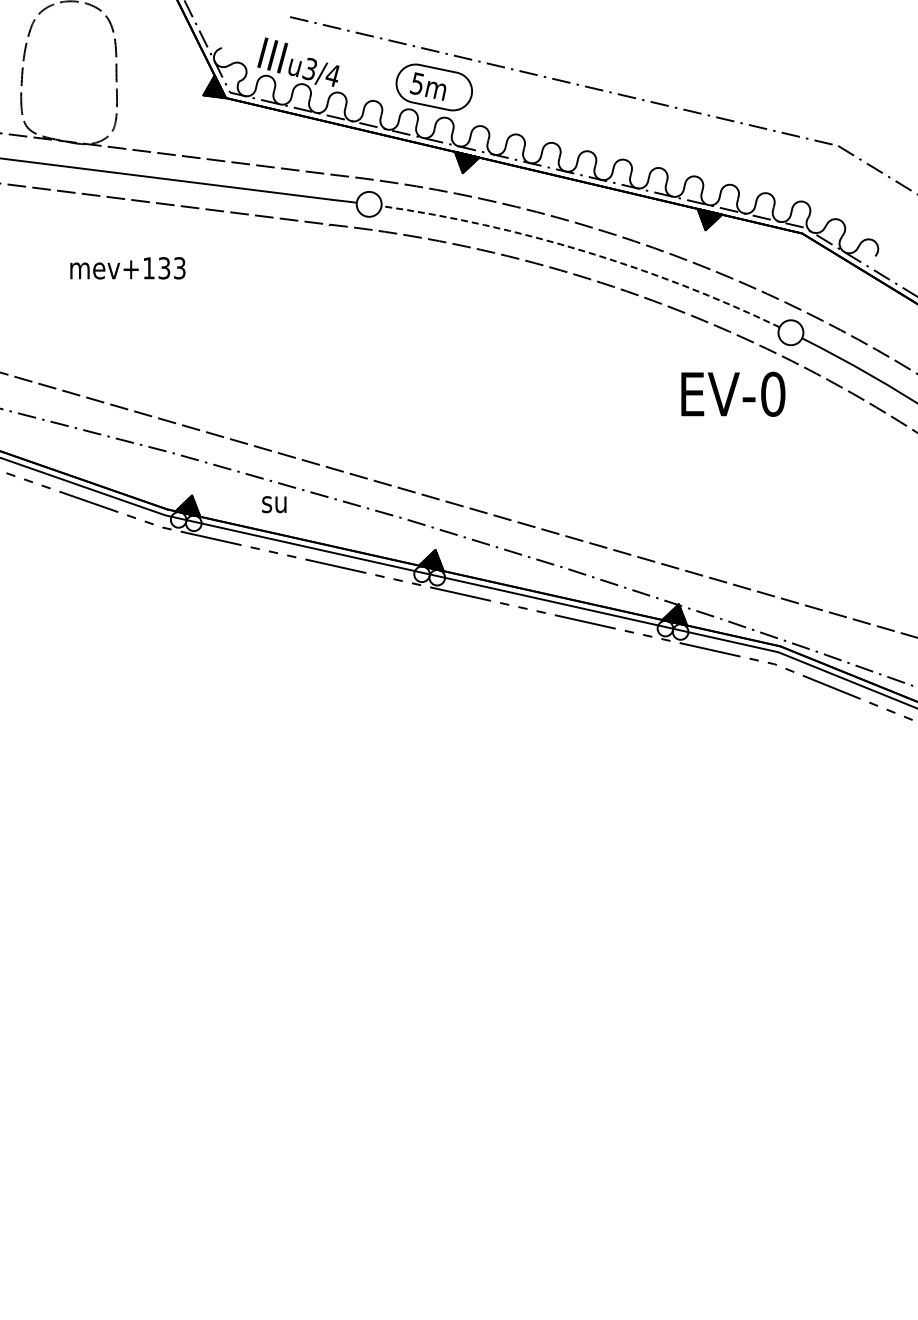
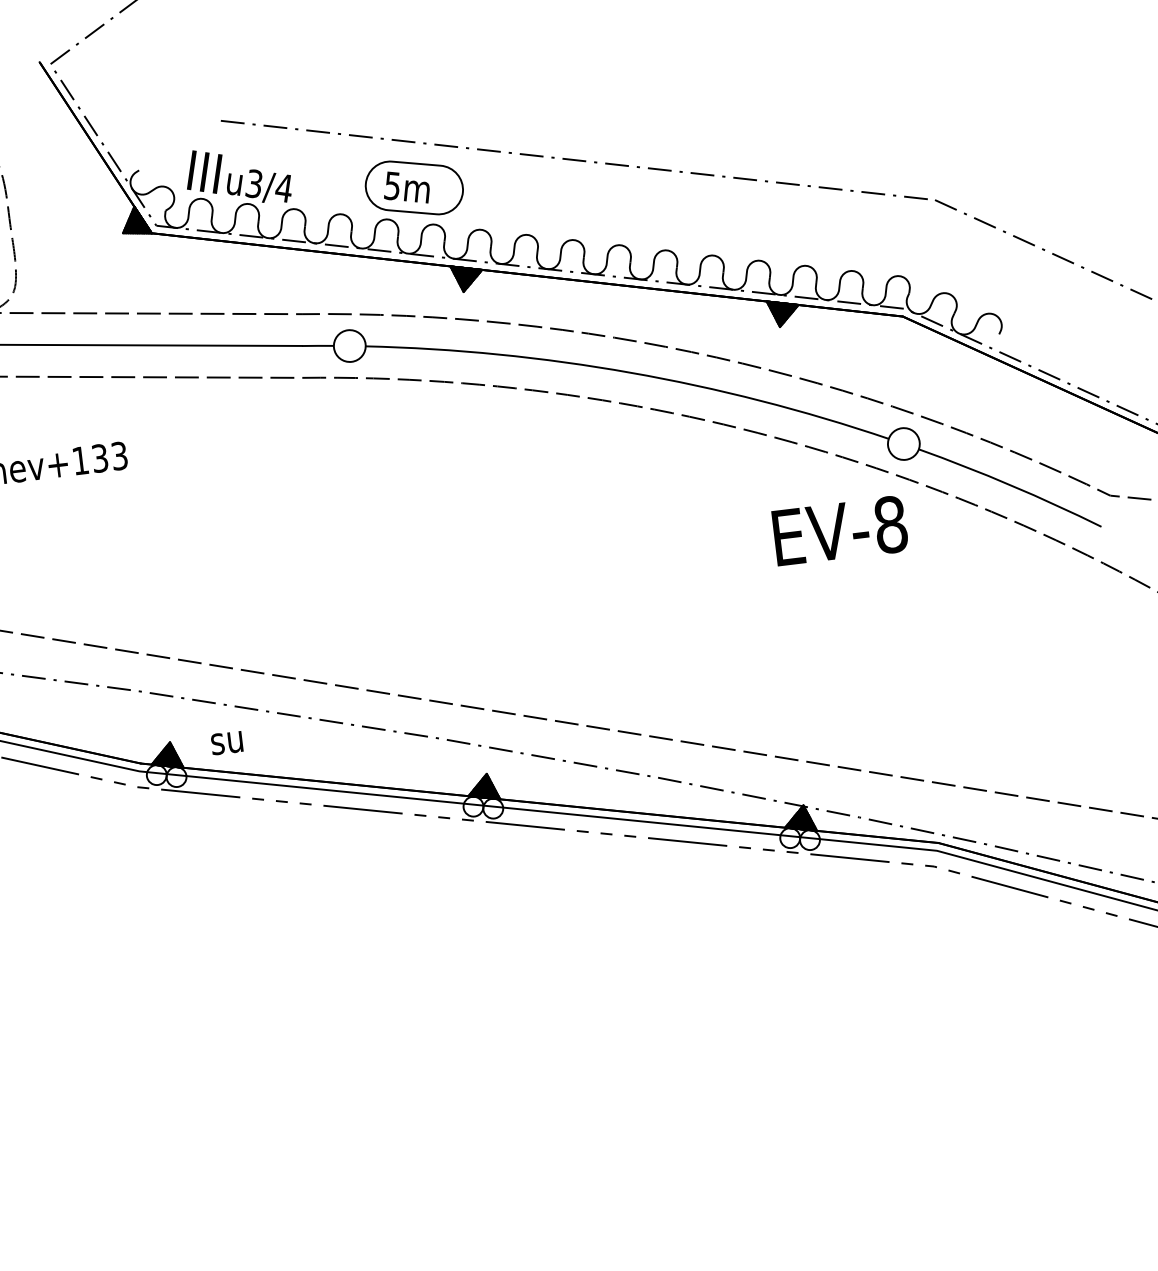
arc: (585, 251) -> (631, 372), dashed -> solid
text: (773, 394) -> (891, 524), EV-0 -> EV-8
text: (274, 504) -> (227, 742), moved

